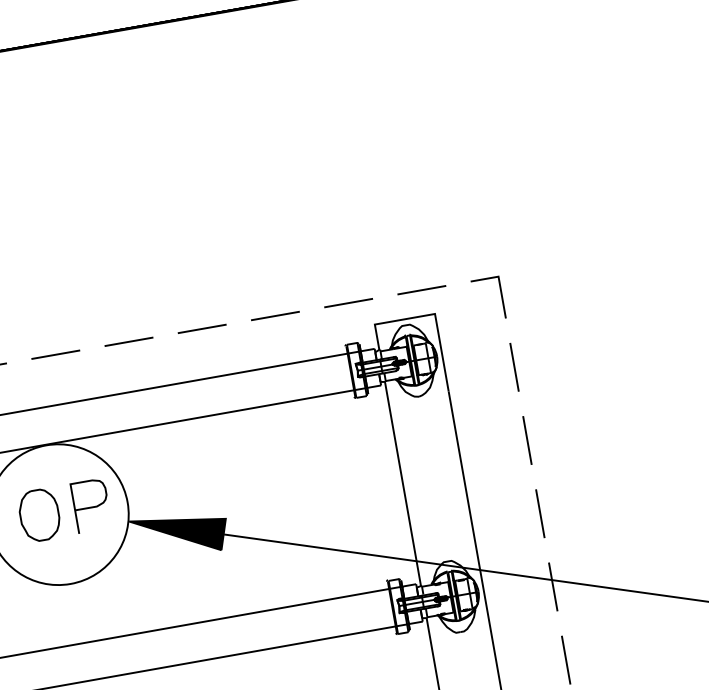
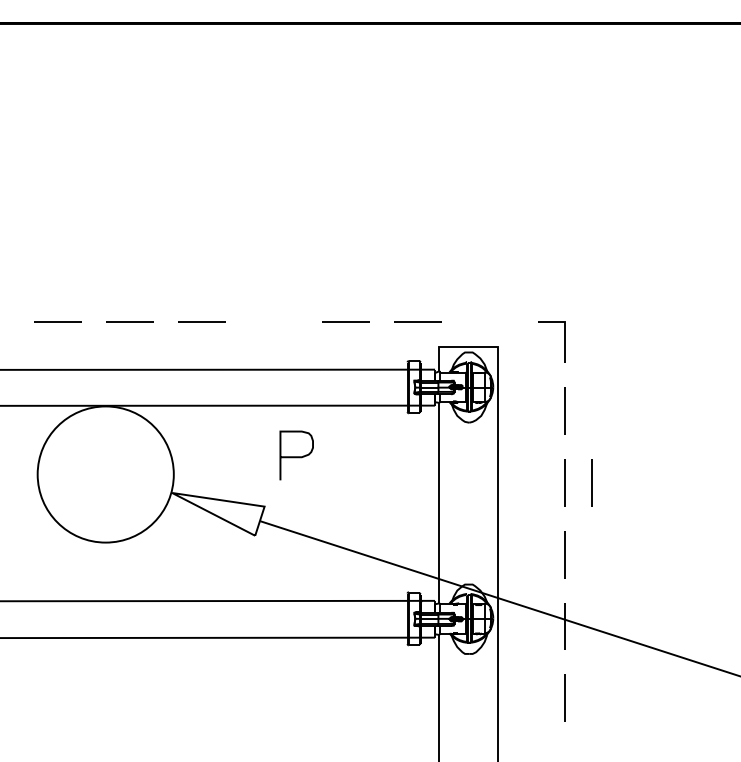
line: (421, 290) -> (489, 321), removed
line: (201, 328) -> (273, 321), removed
line: (554, 435) -> (591, 482), added
curve: (91, 506) -> (296, 456), moved
part: (39, 514) -> (87, 471), removed
fill: (180, 534) -> (218, 513), removed

